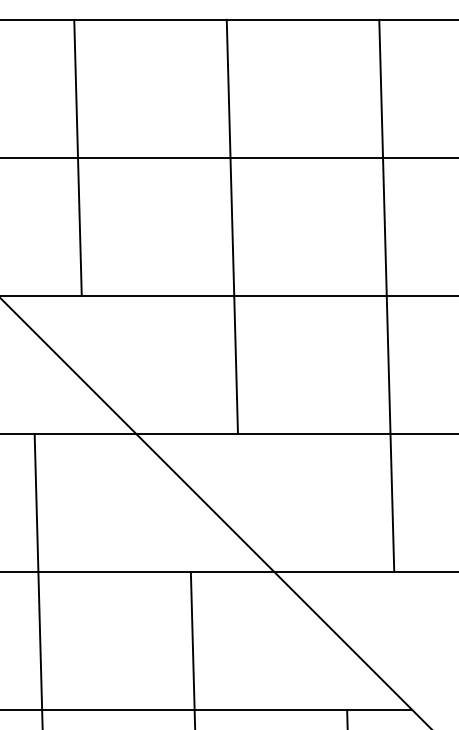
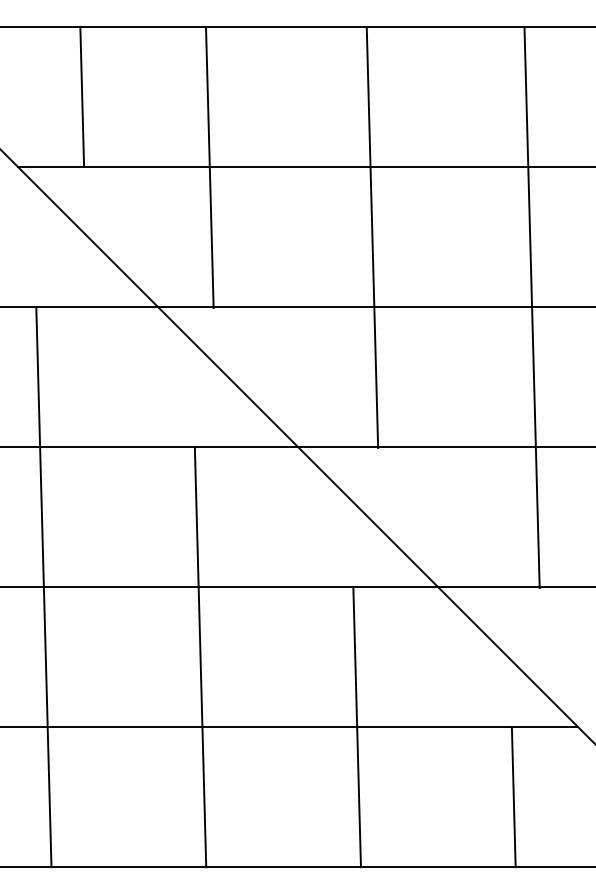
line: (77, 157) -> (209, 167), moved
line: (232, 226) -> (372, 237), moved
line: (386, 295) -> (531, 307), moved

